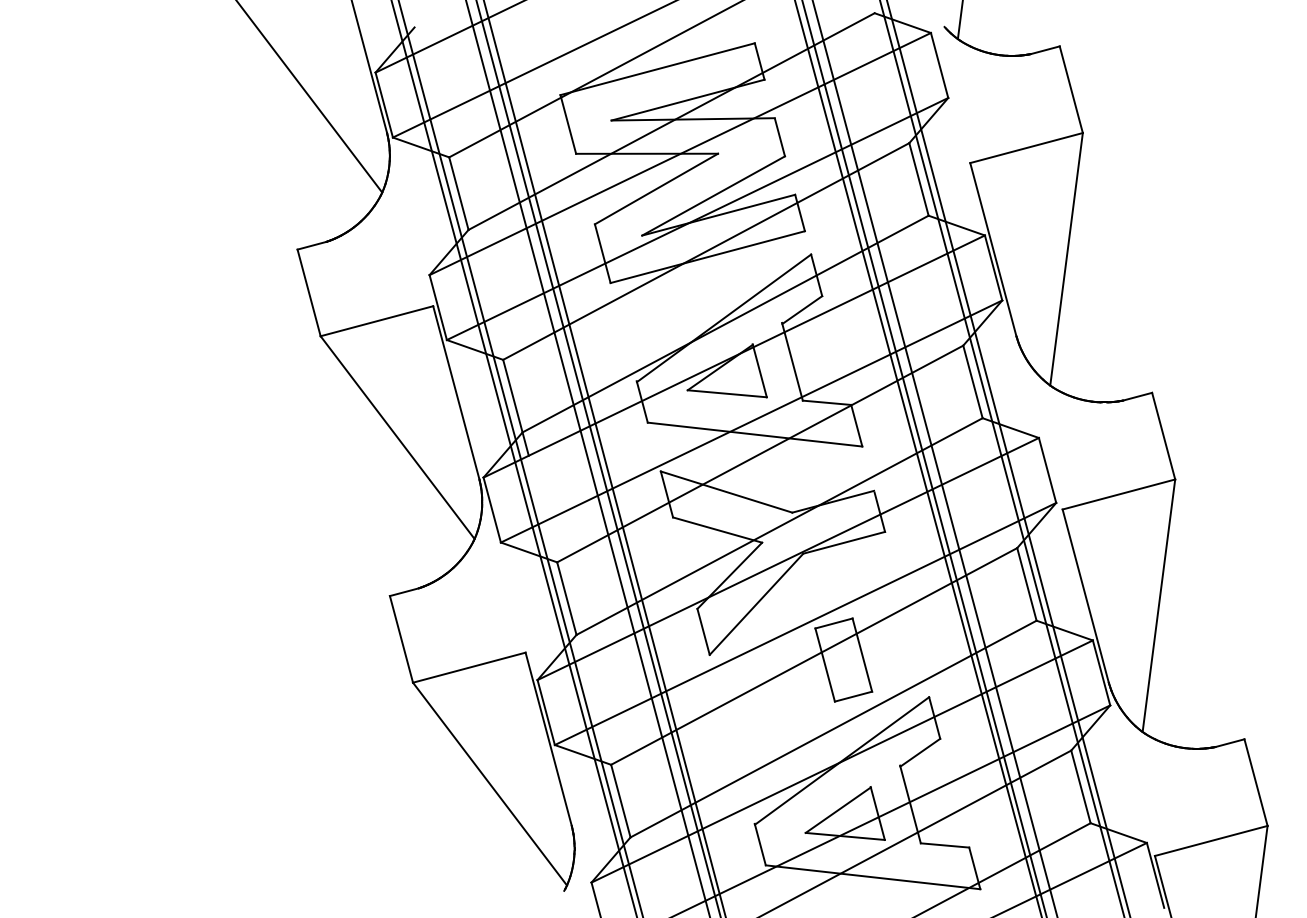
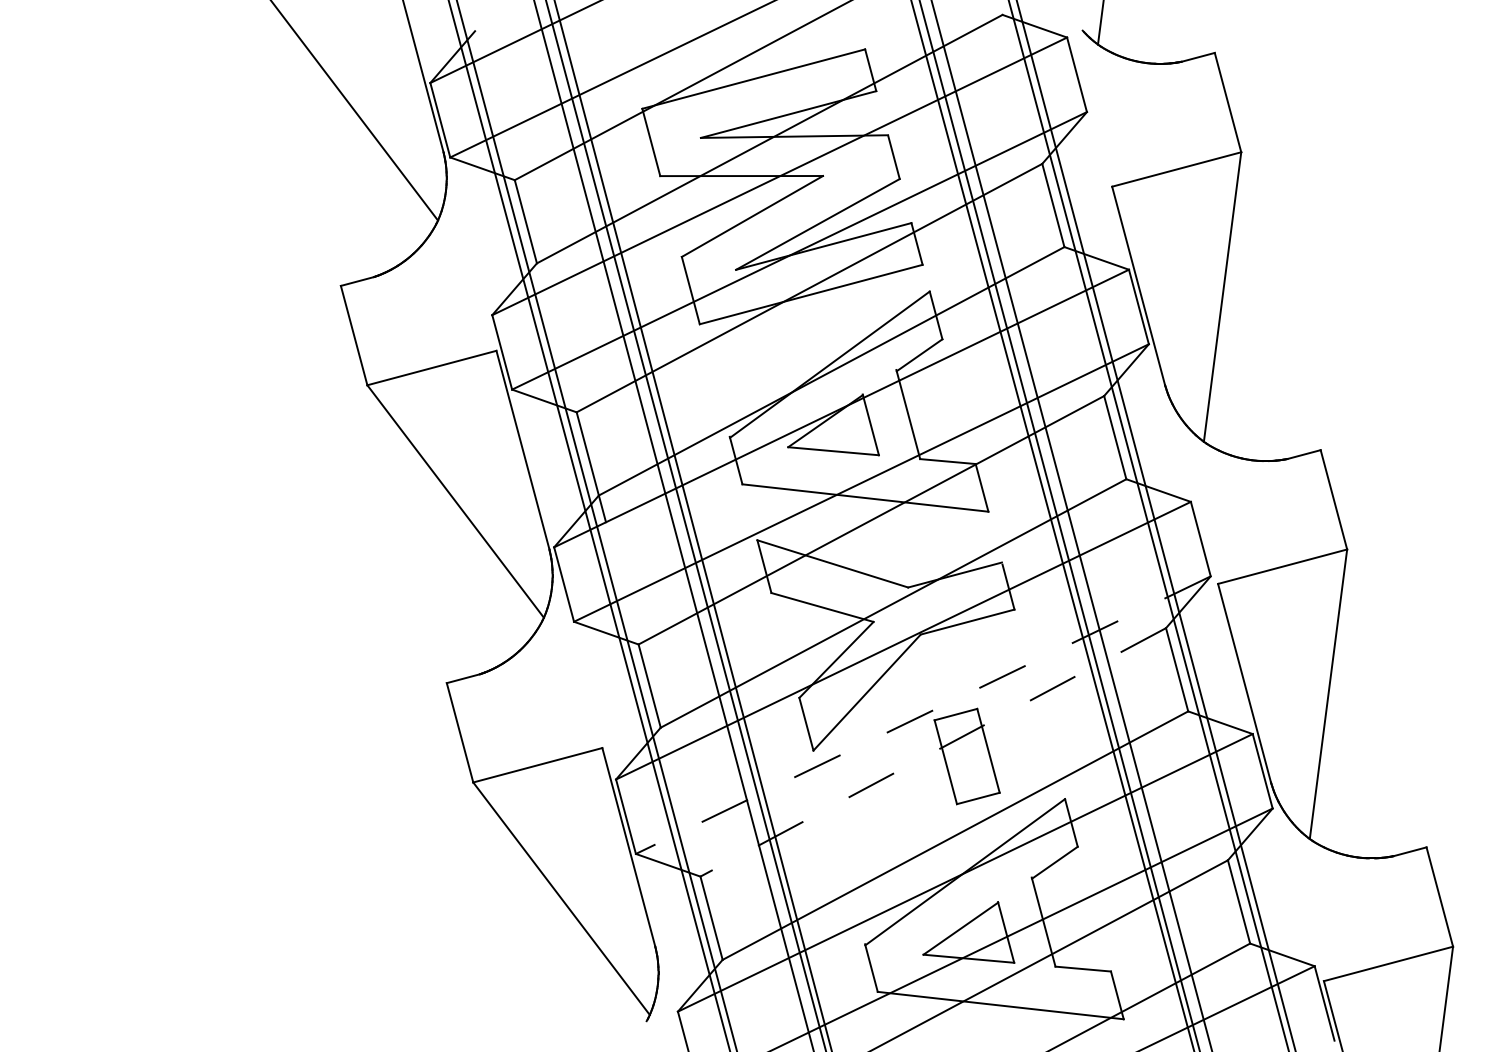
line: (804, 624) -> (922, 715), solid -> dashed
line: (814, 656) -> (933, 752), solid -> dashed

